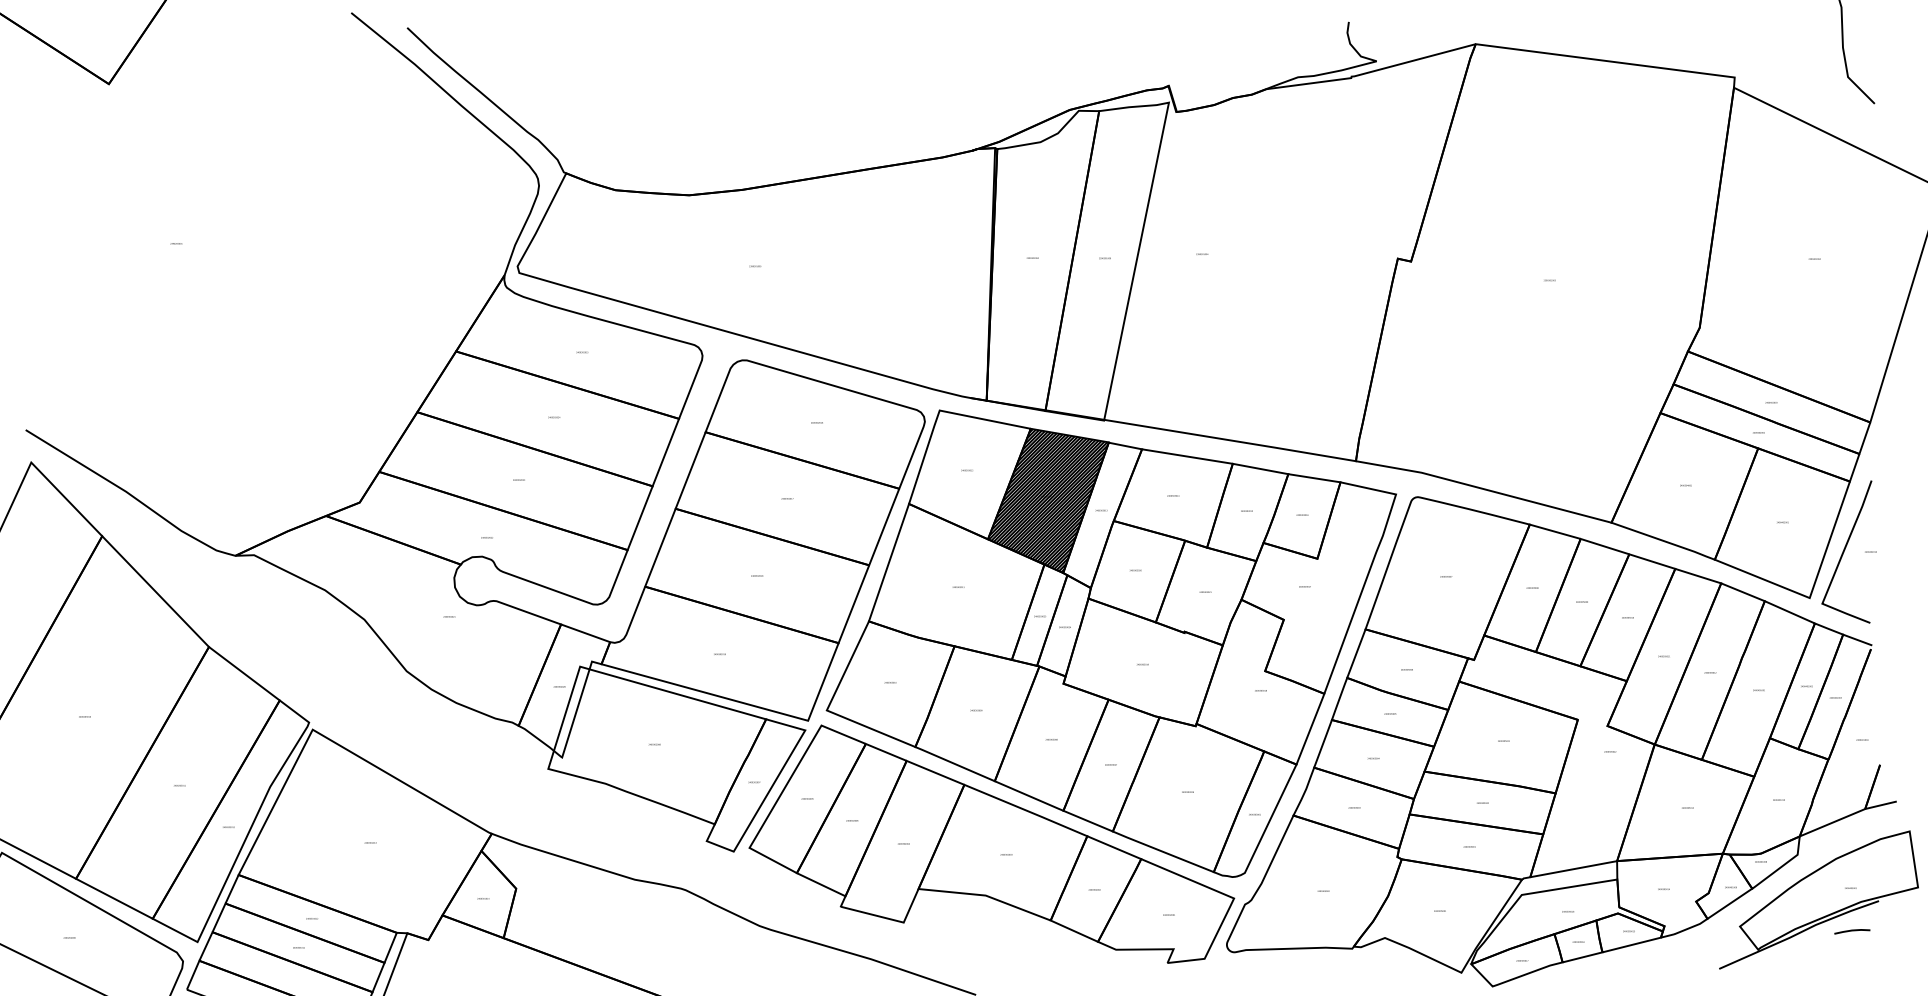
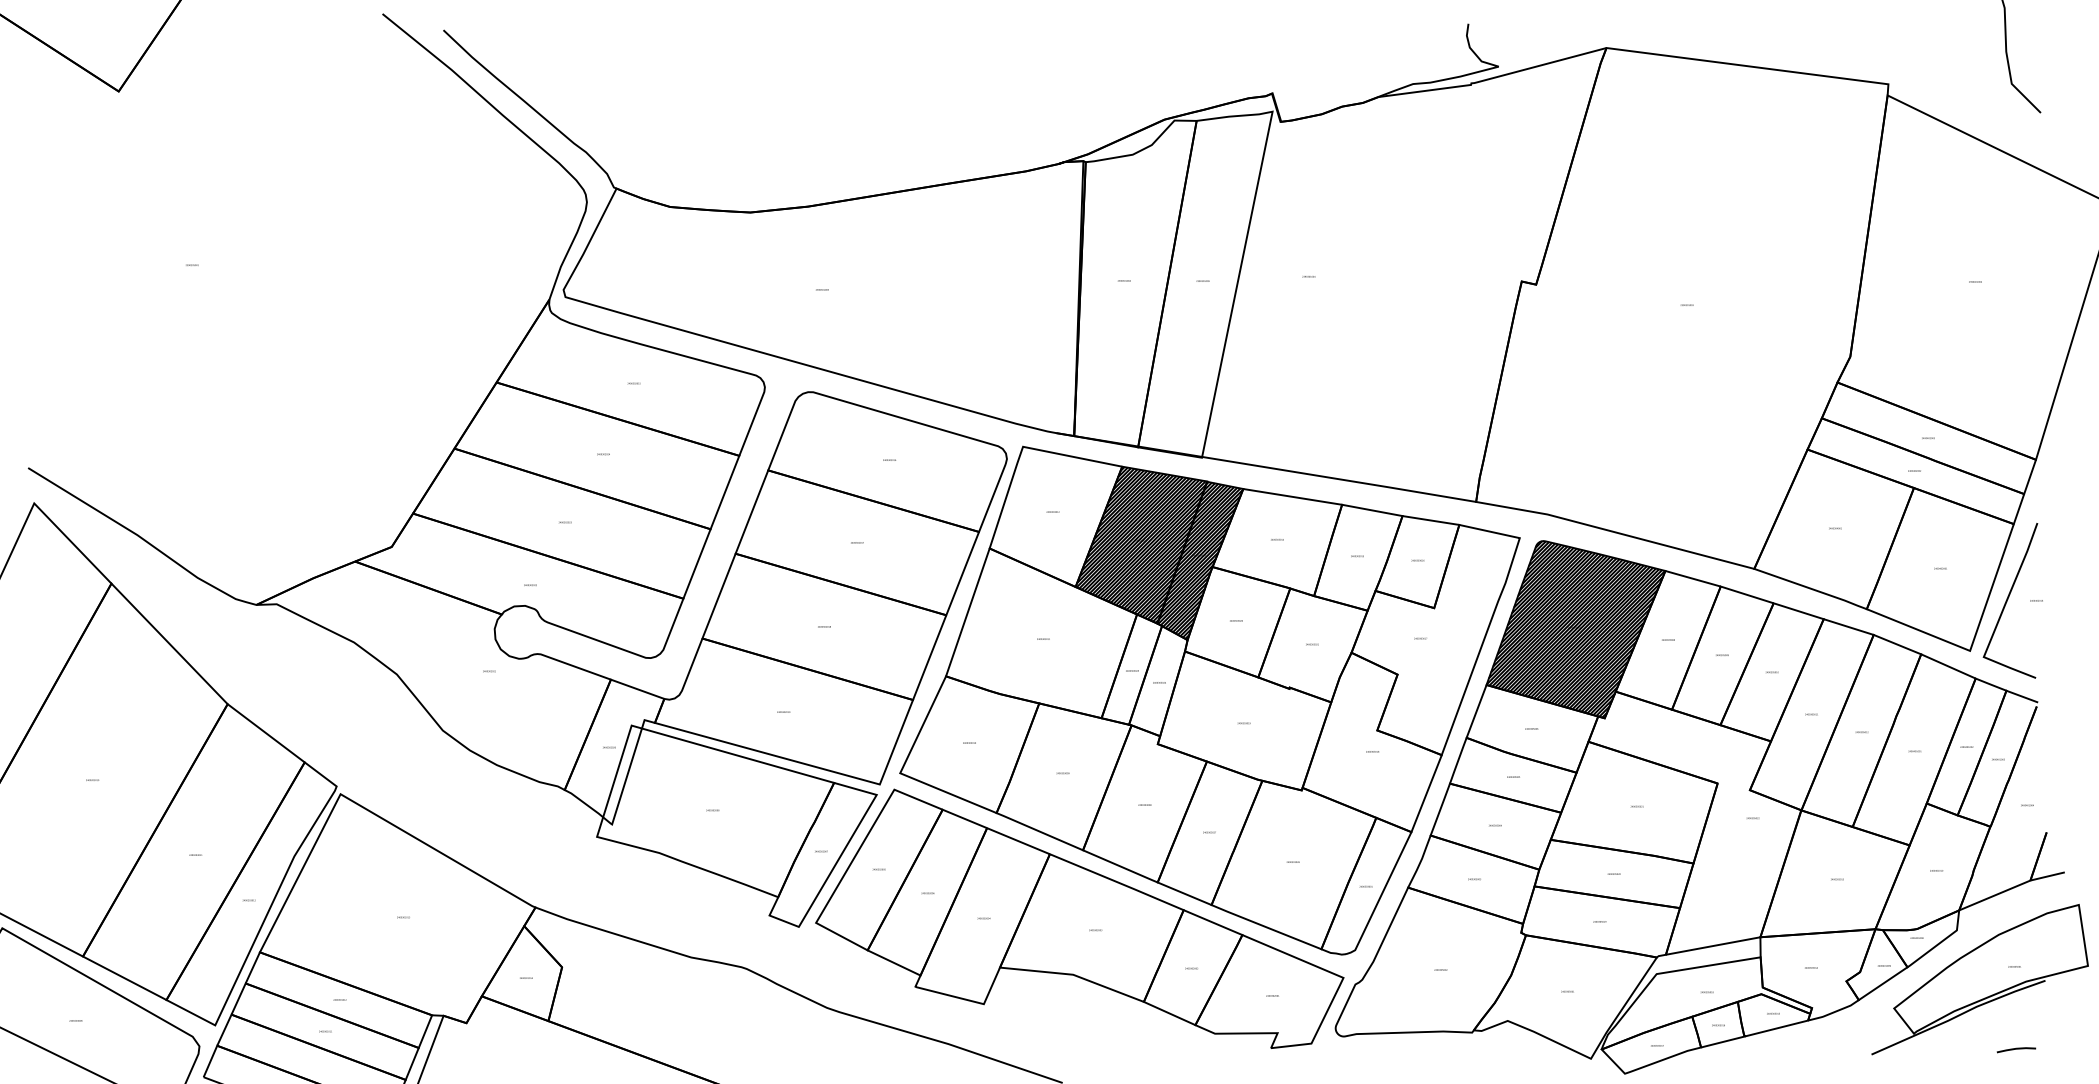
hatch: (1102, 514) -> (1200, 560), added
hatch: (1447, 578) -> (1575, 629), added
curve: (1852, 931) -> (2016, 1049), moved

